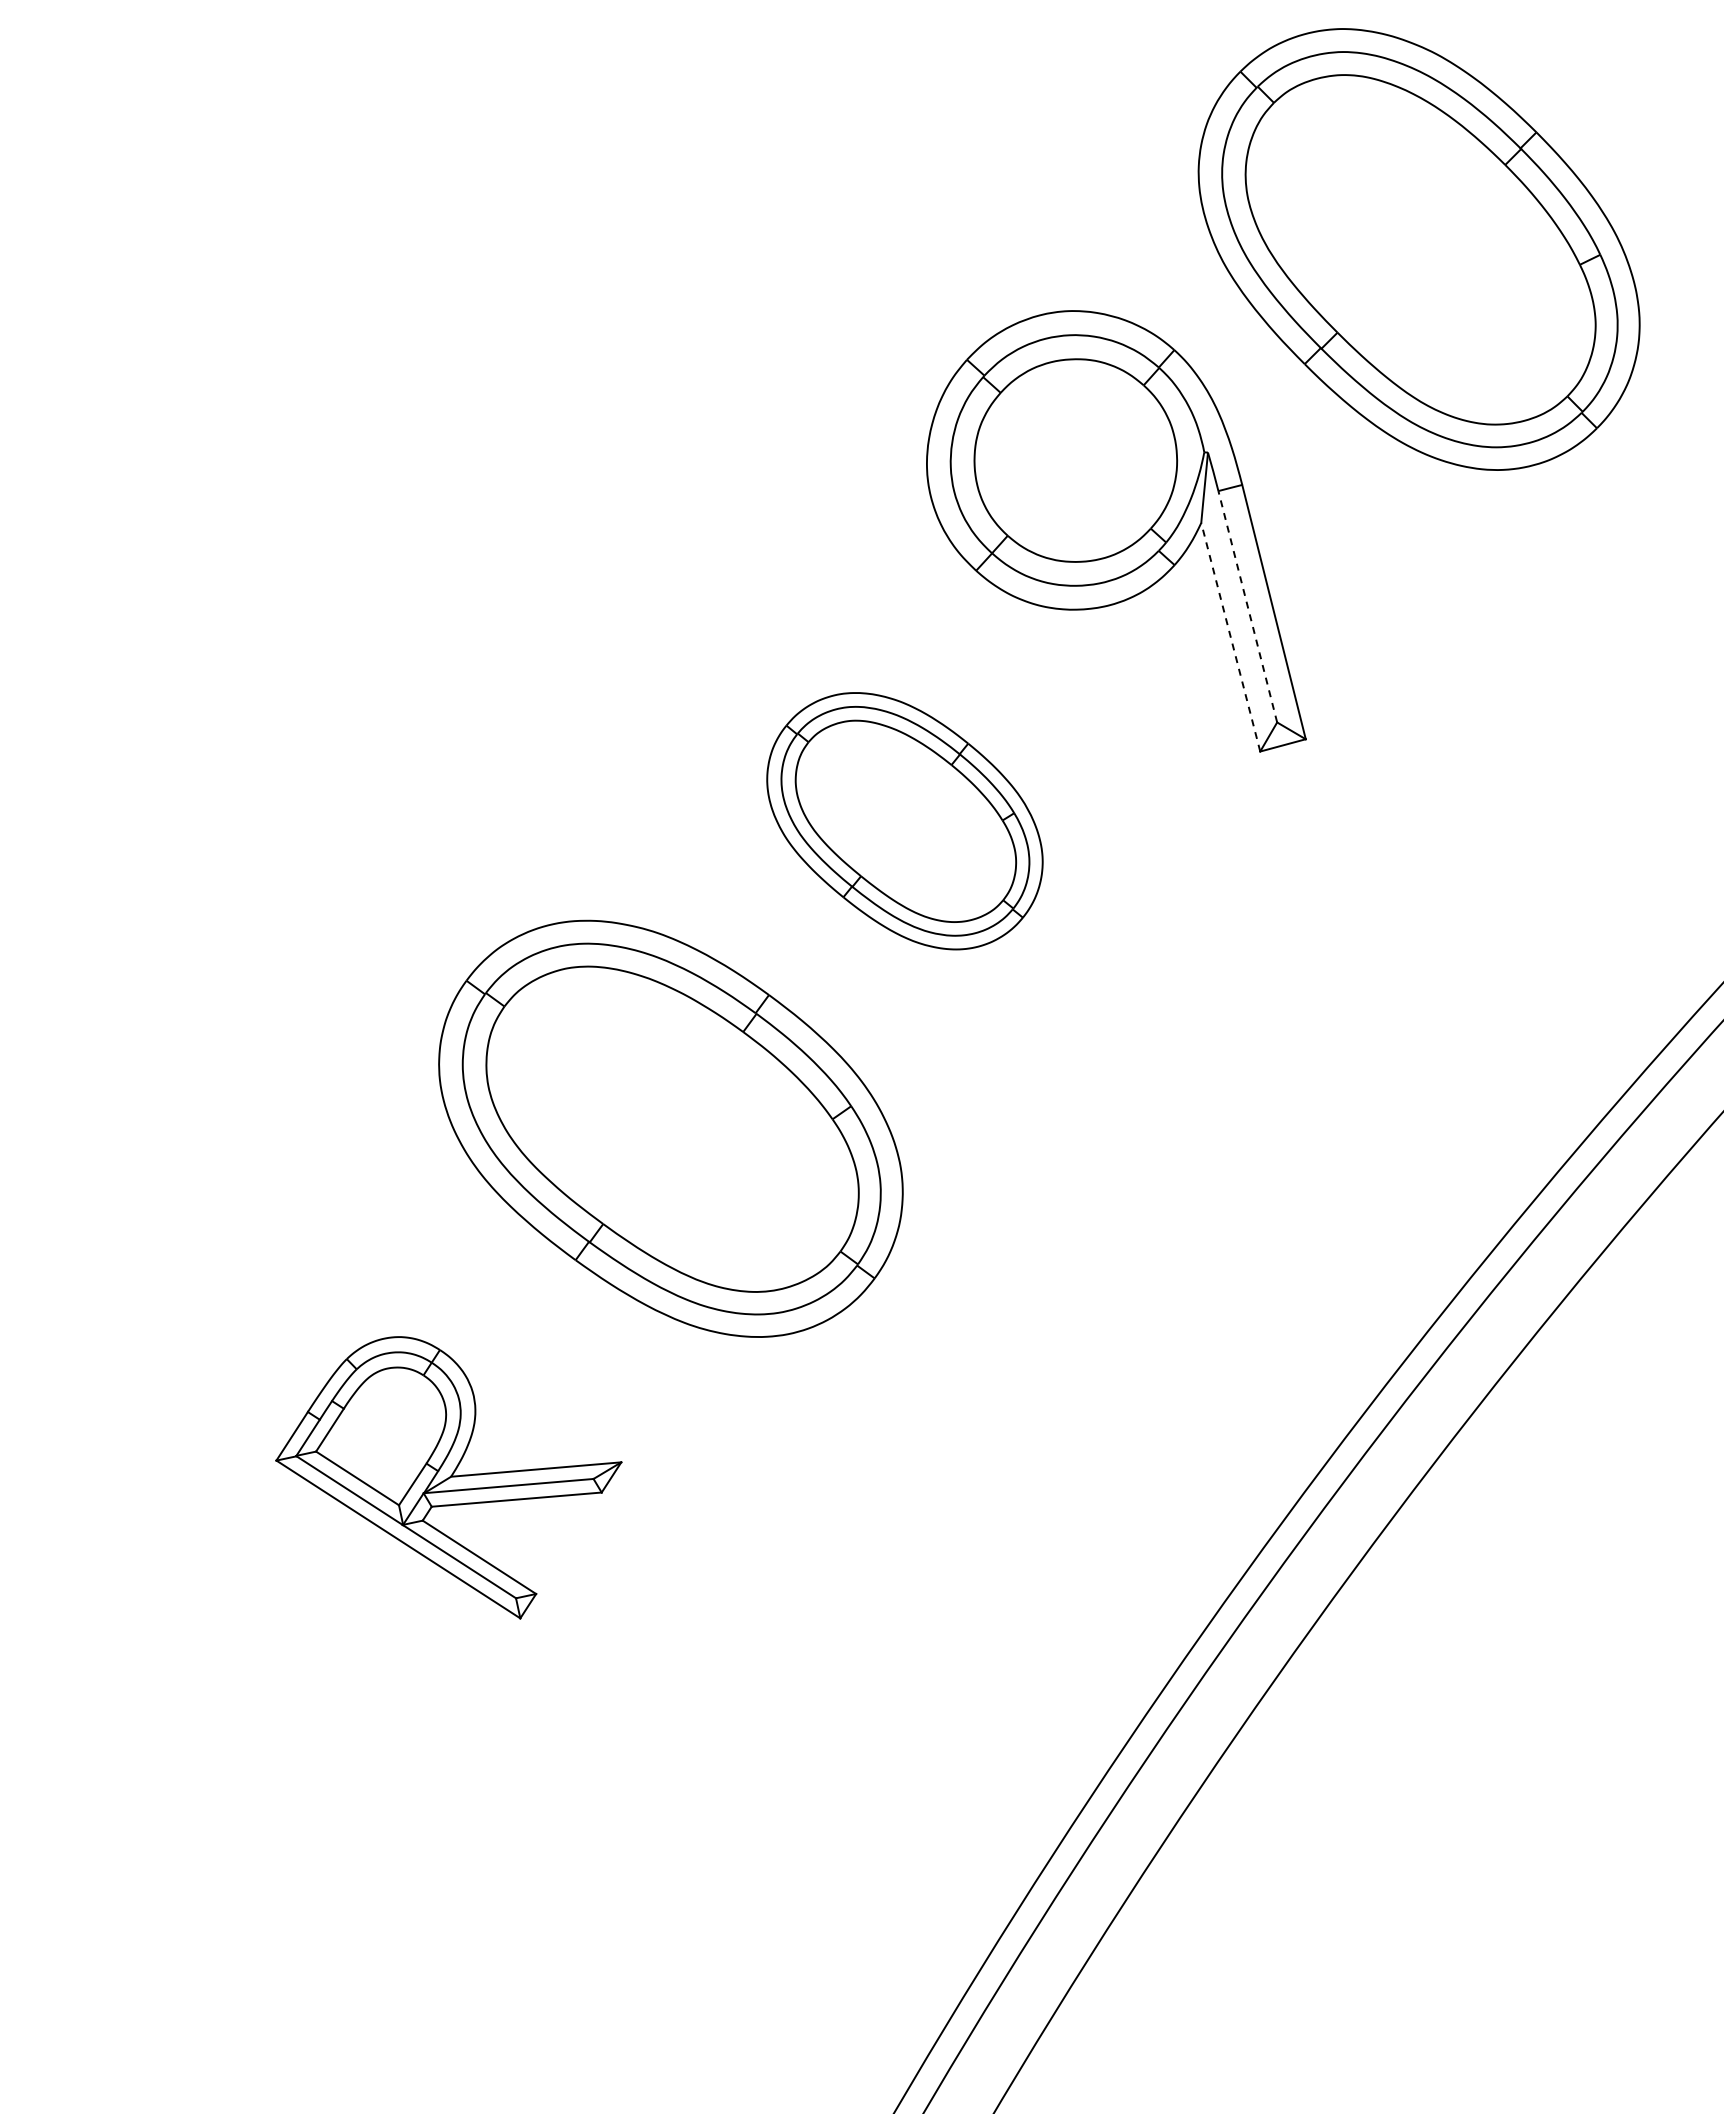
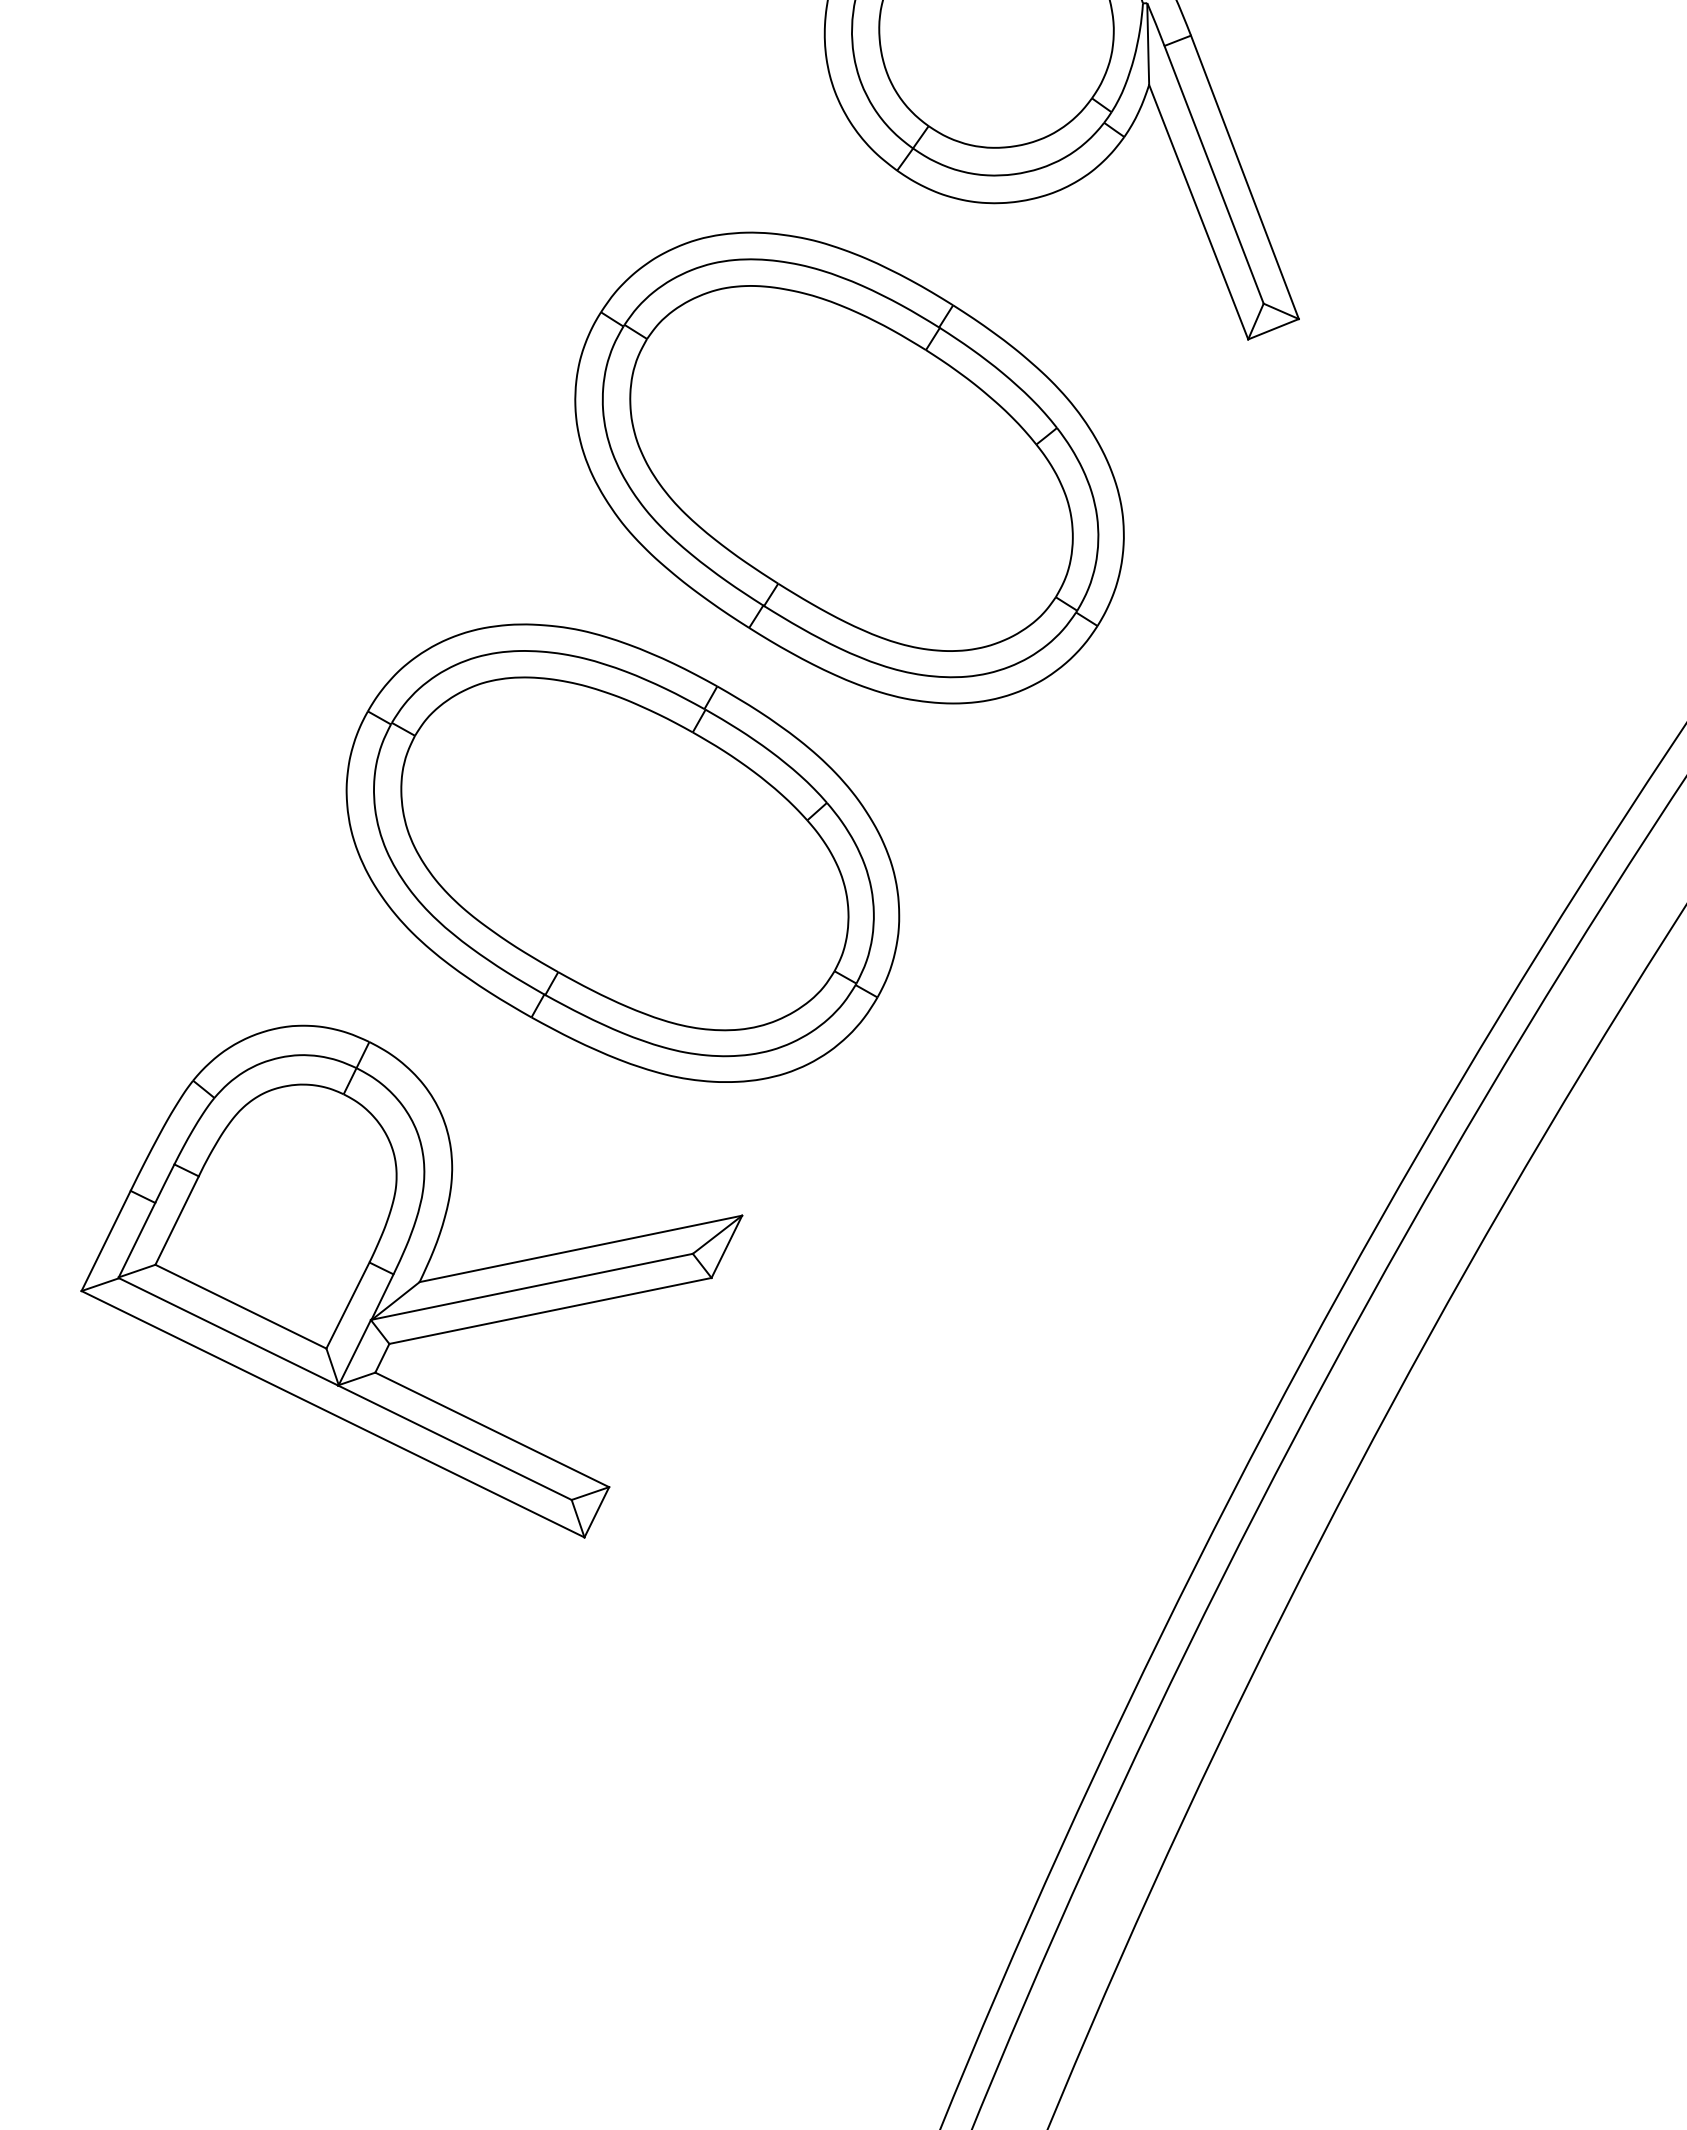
line: (1247, 606) -> (1213, 174), dashed -> solid
line: (1230, 636) -> (1198, 211), dashed -> solid
part: (904, 820) -> (849, 467), size x1.67
part: (448, 1477) -> (415, 1284), size x1.67

